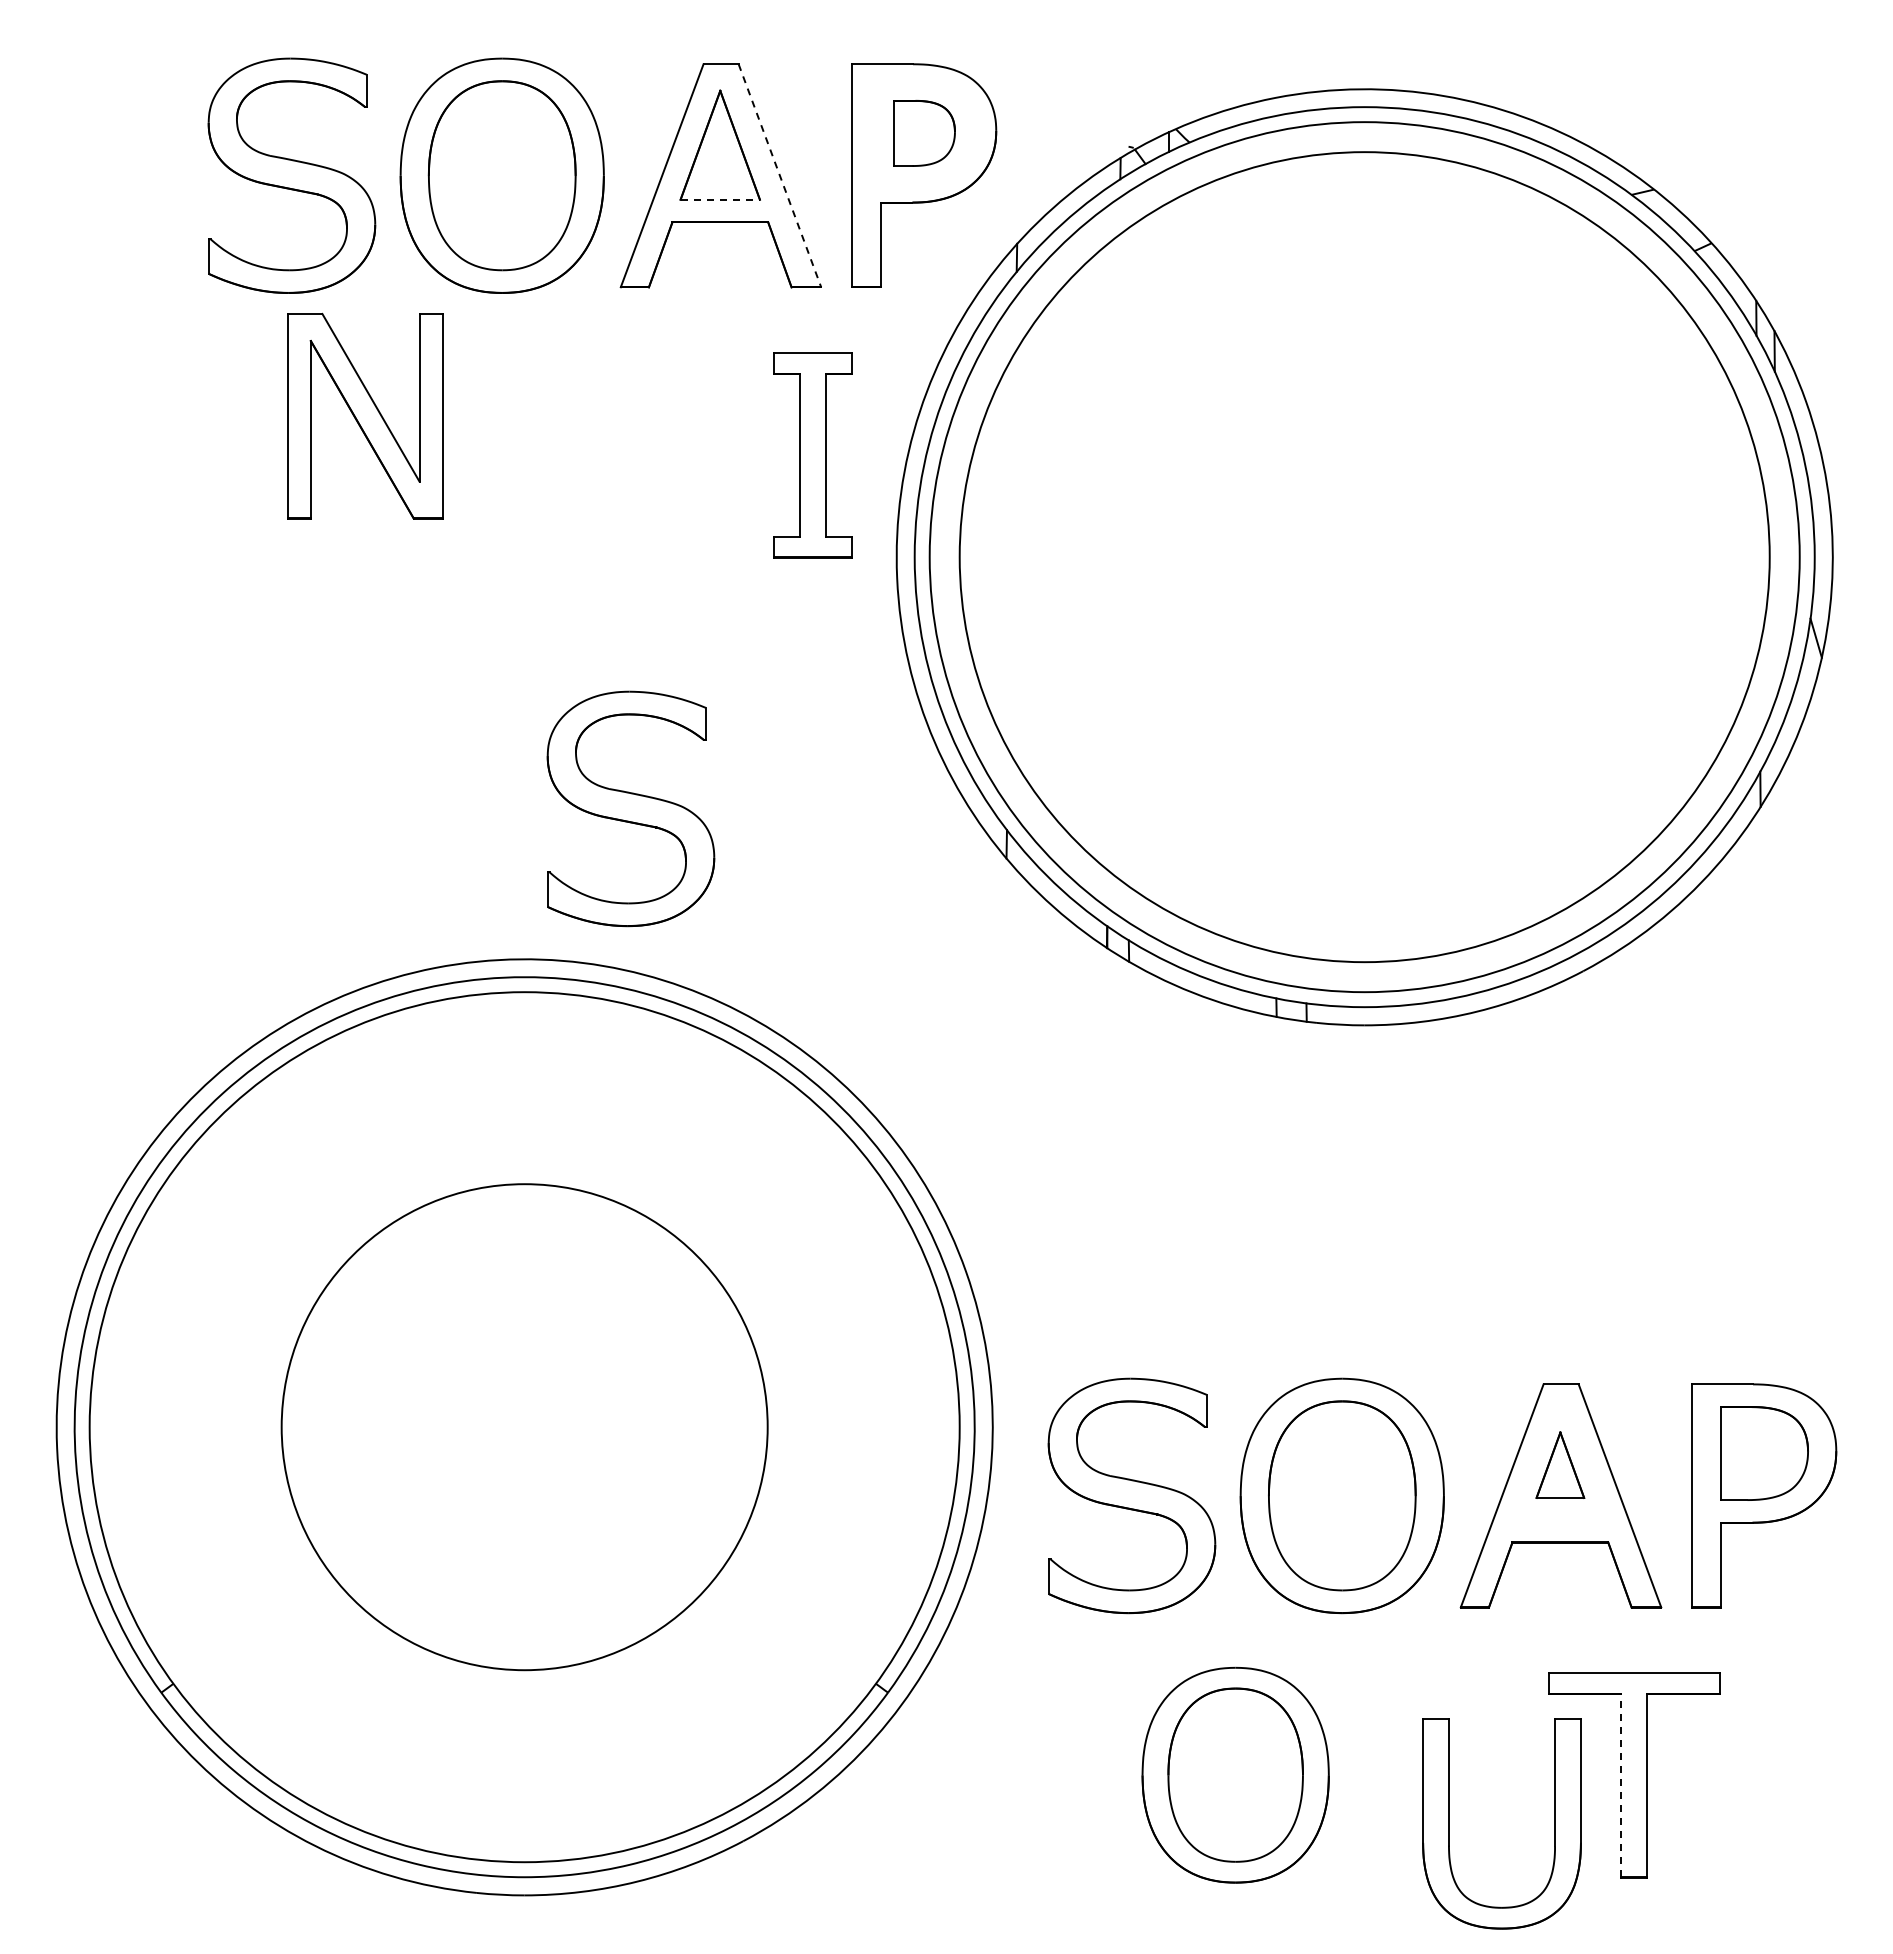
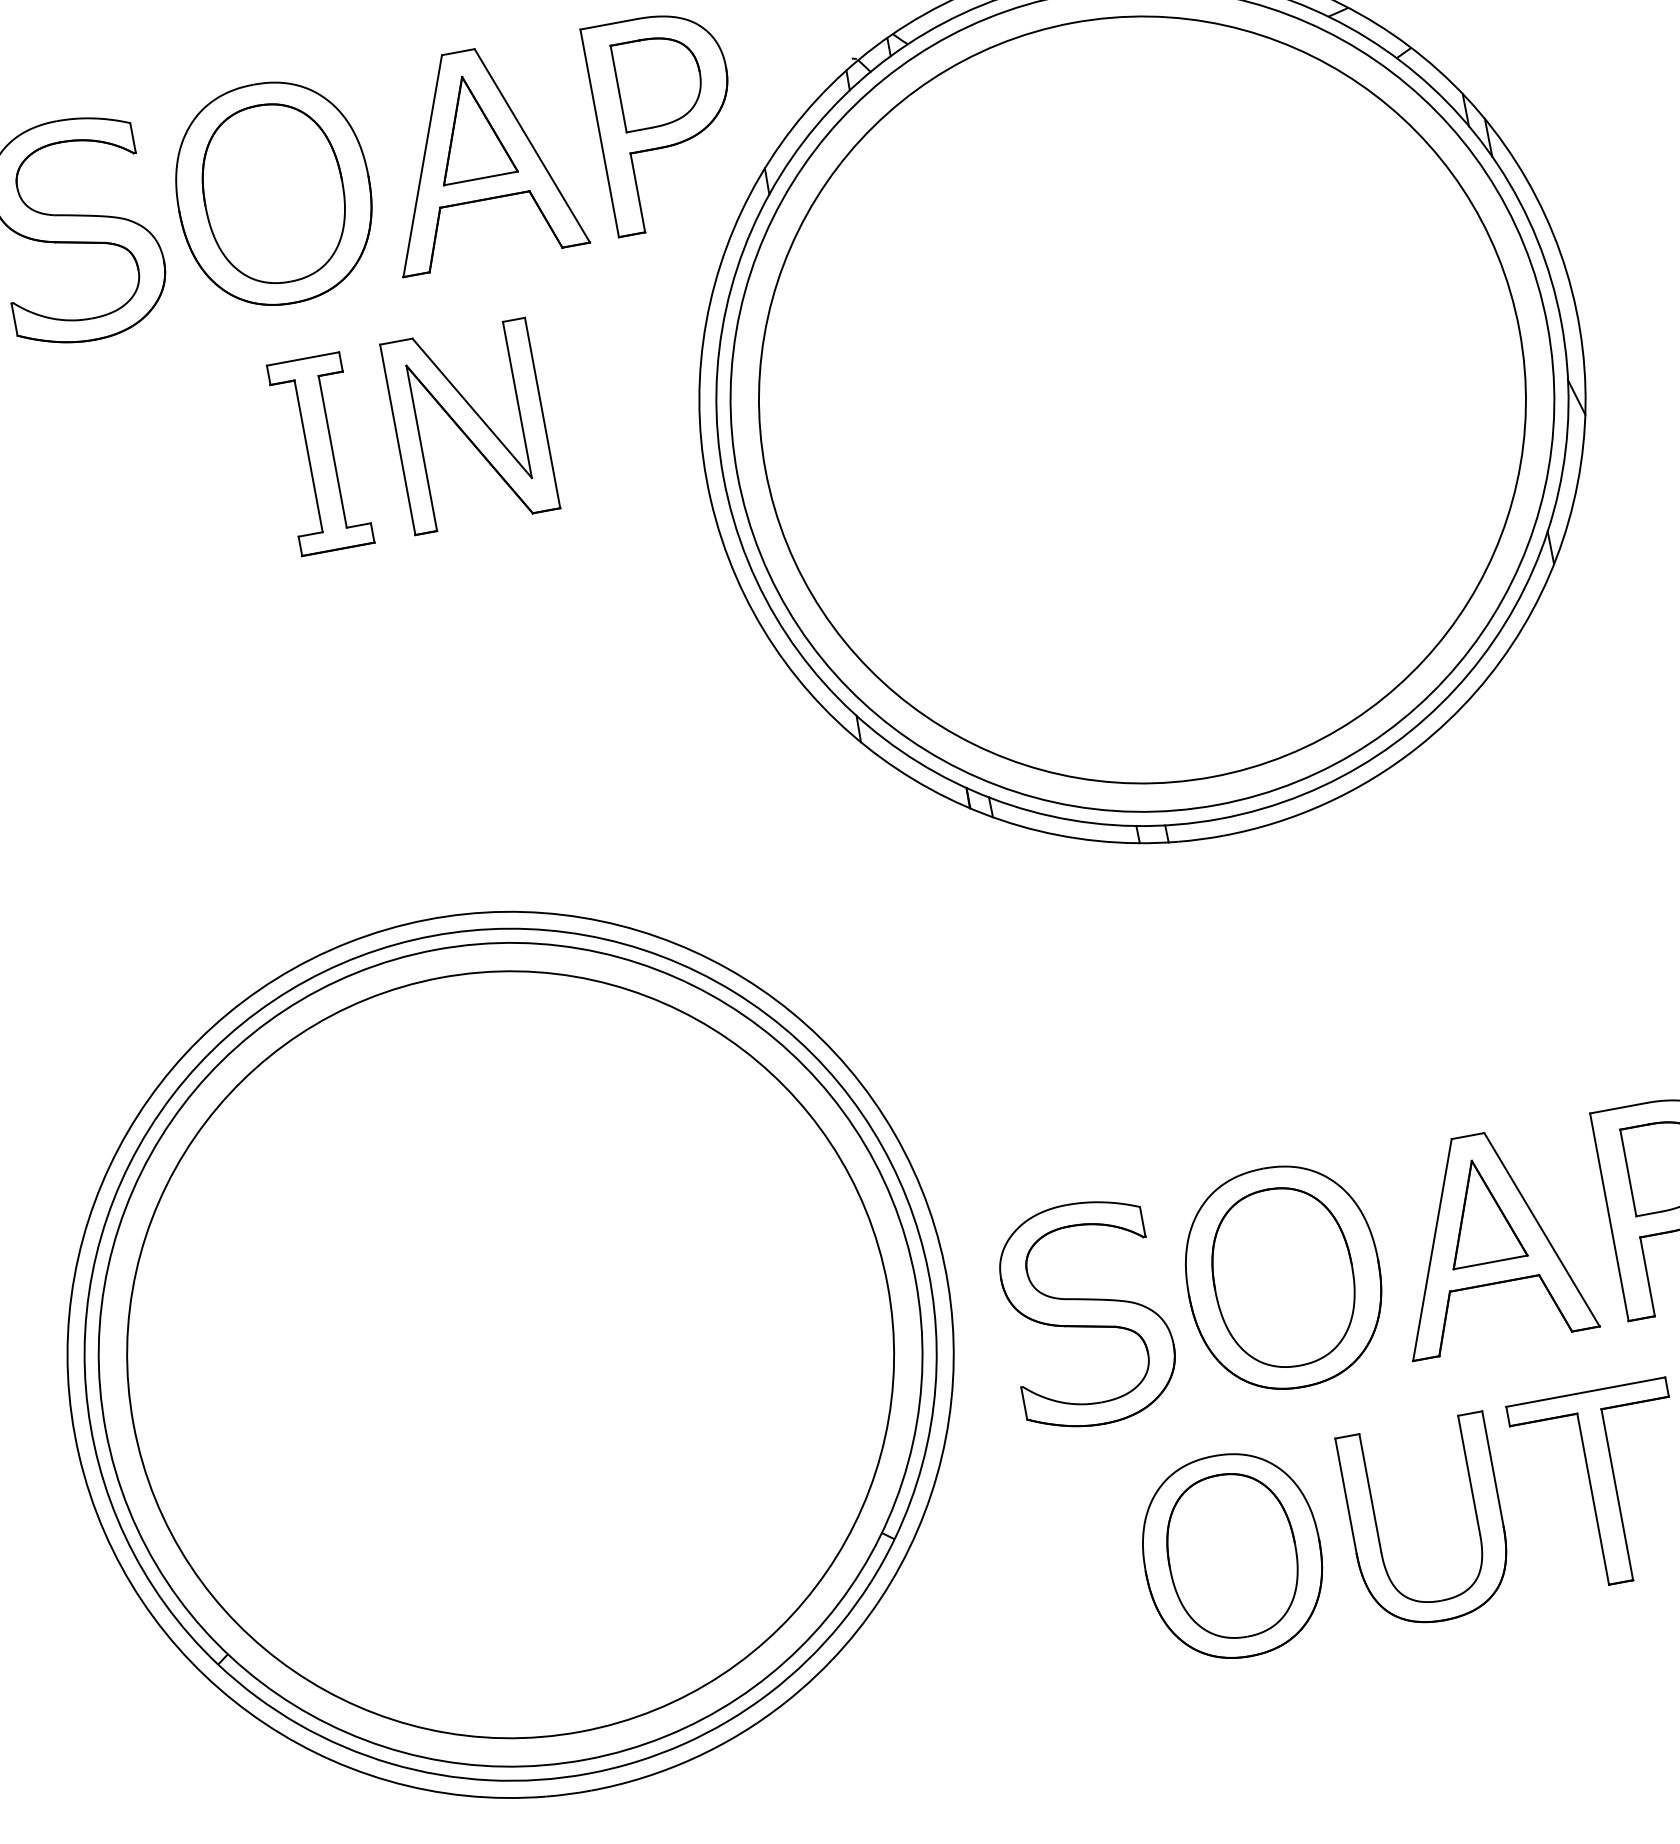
part: (924, 133) -> (659, 81), size x1.43
line: (779, 175) -> (531, 145), dashed -> solid
line: (720, 199) -> (481, 178), dashed -> solid
part: (365, 415) -> (470, 425), moved
part: (812, 455) -> (320, 454), moved
part: (630, 808) -> (502, 760), removed
circle: (524, 1427) -> (510, 1355), size x1.67
part: (1560, 1464) -> (1481, 1210), size x1.67
line: (1621, 1785) -> (1593, 1499), dashed -> solid
part: (1449, 1823) -> (1377, 1531), moved

